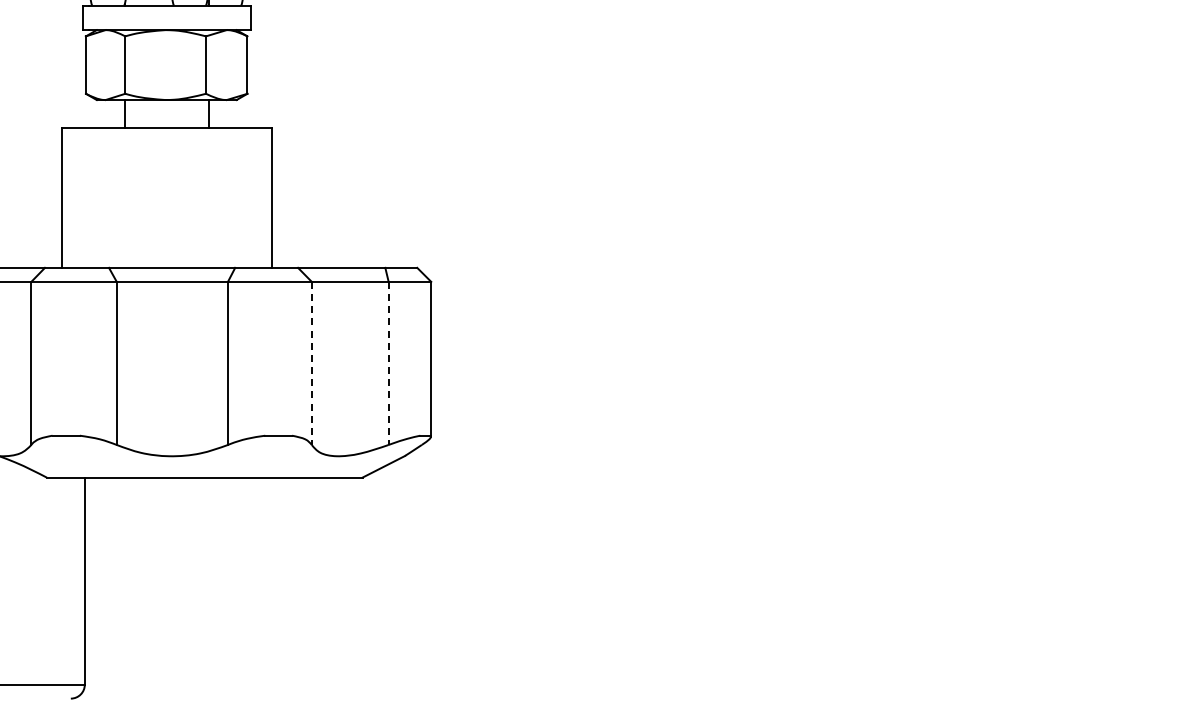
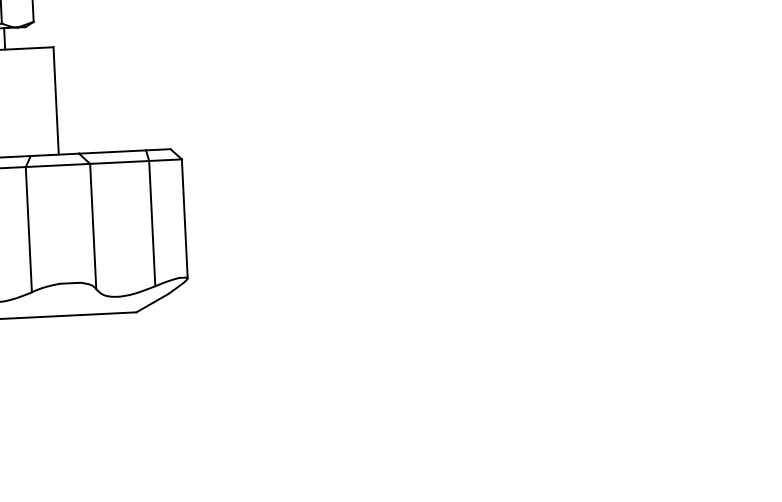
line: (311, 363) -> (92, 226), dashed -> solid
line: (388, 363) -> (152, 223), dashed -> solid

